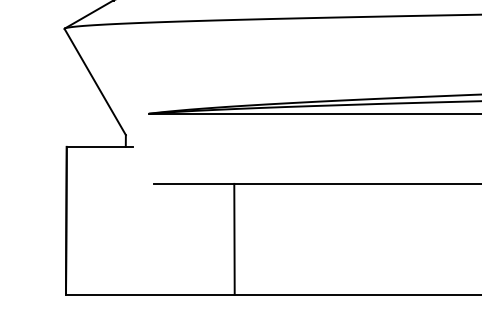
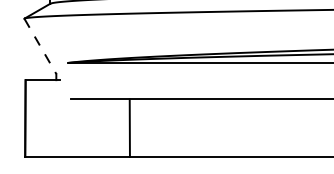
line: (95, 82) -> (40, 46), solid -> dashed
line: (233, 237) -> (129, 127), moved

